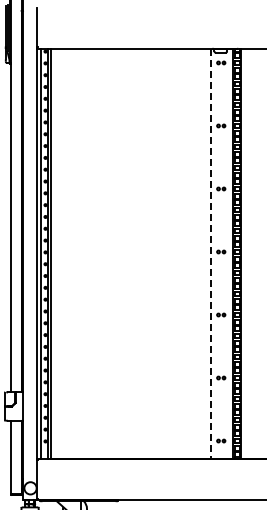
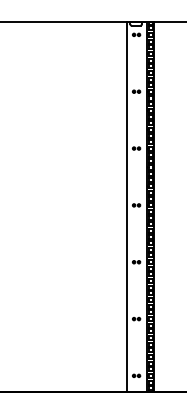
line: (210, 254) -> (126, 207), dashed -> solid

